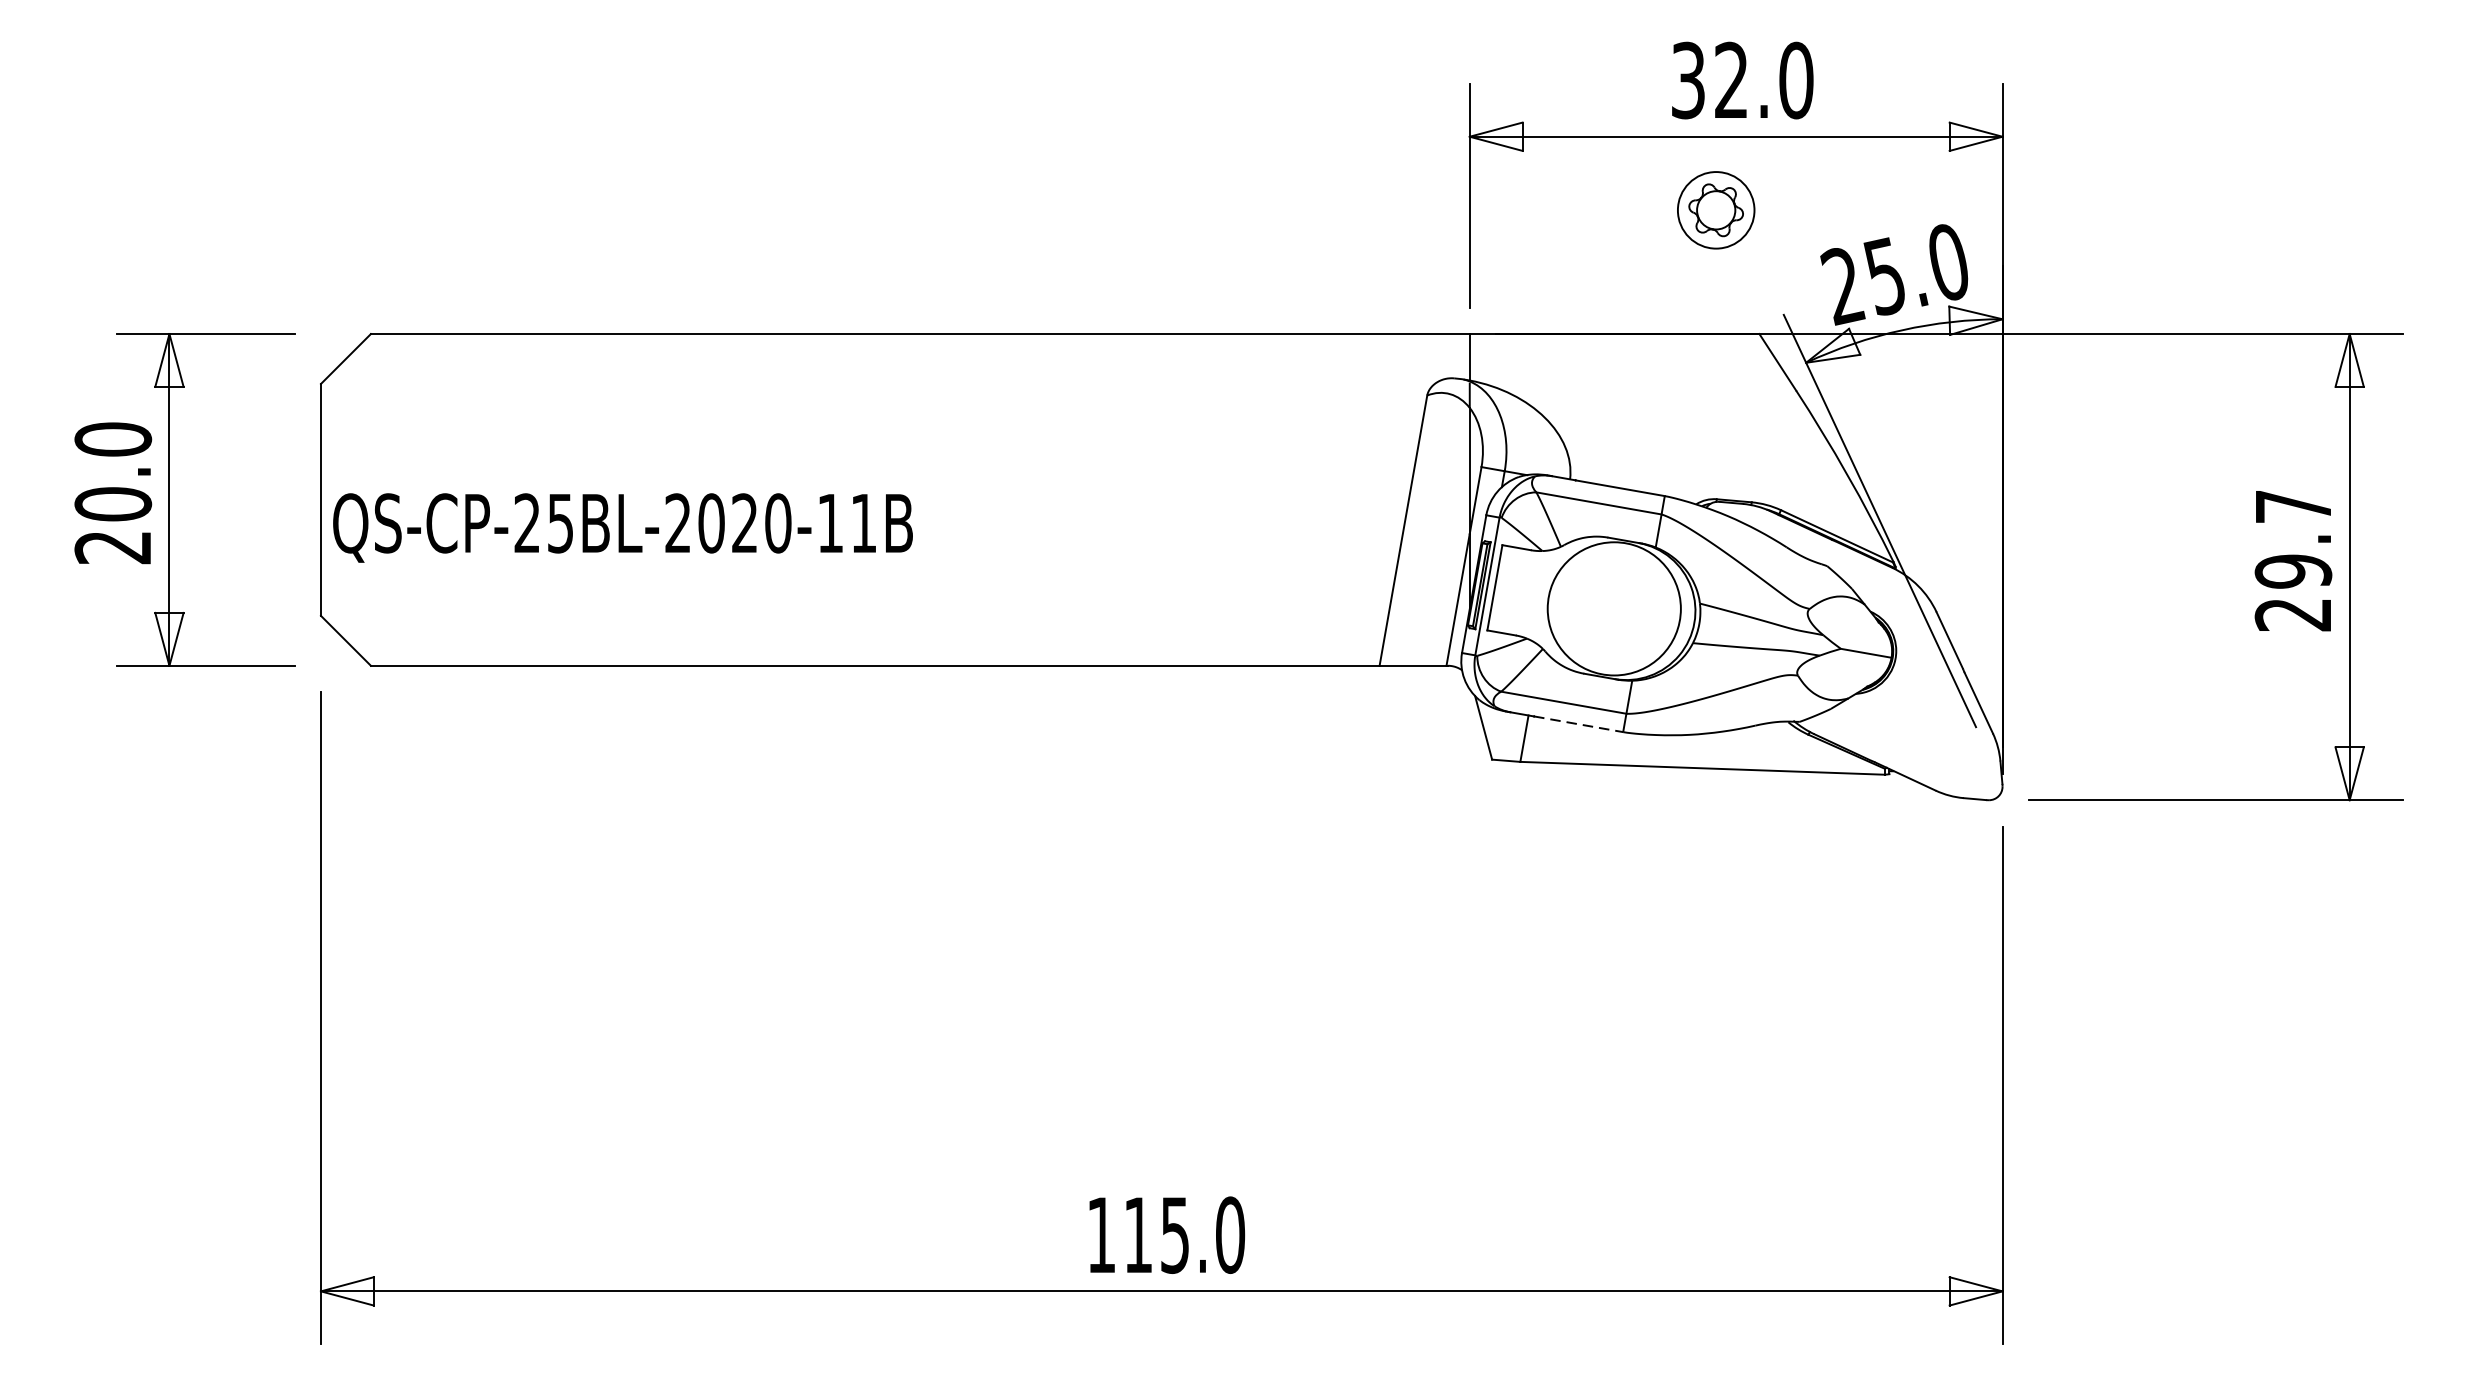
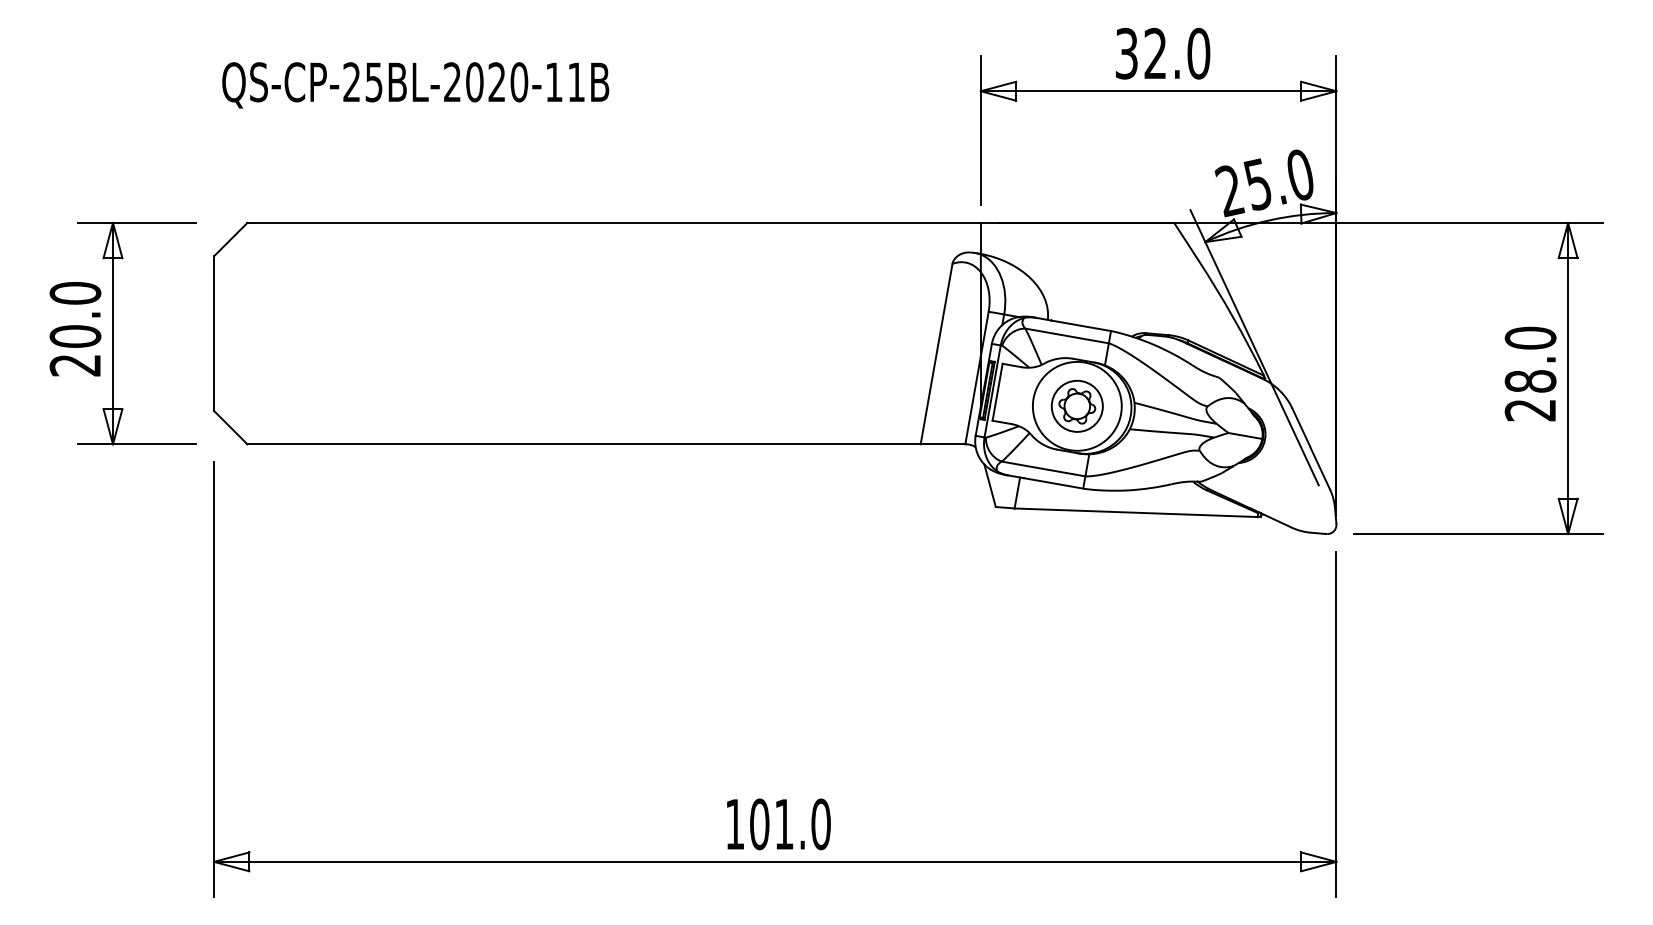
part: (1714, 209) -> (1076, 405), moved
text: (622, 528) -> (415, 85), moved
text: (2293, 538) -> (1530, 359), 29.7 -> 28.0
line: (1578, 724) -> (1053, 483), dashed -> solid
text: (1156, 1235) -> (771, 824), 115.0 -> 101.0

